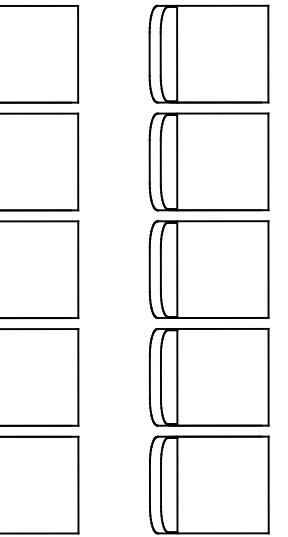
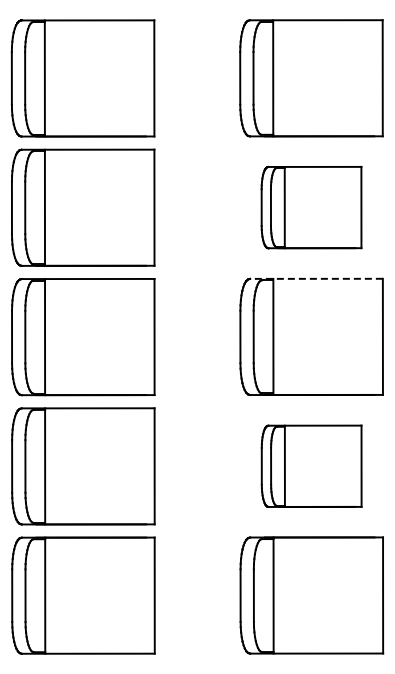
part: (209, 161) -> (311, 207), size x0.7
line: (213, 220) -> (316, 278), solid -> dashed
part: (209, 377) -> (311, 466), size x0.7

